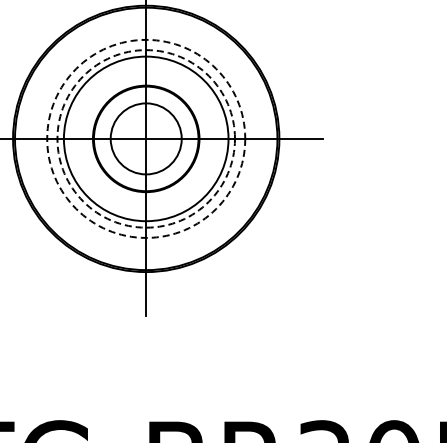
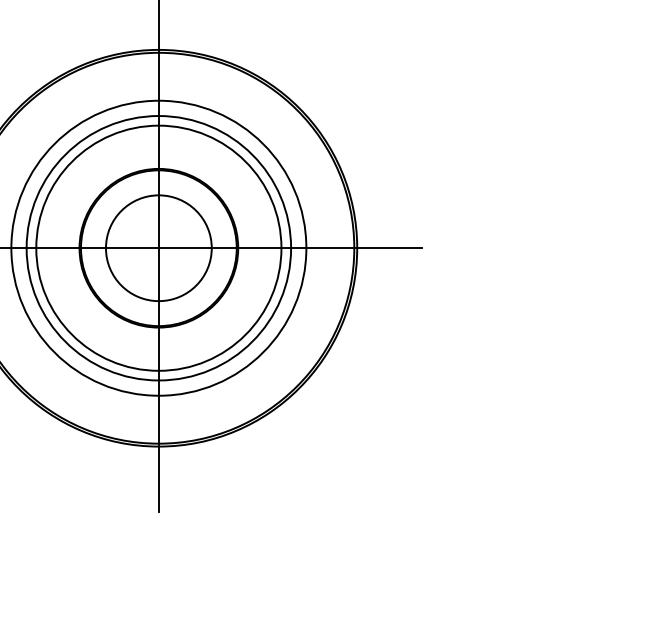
circle: (146, 138) -> (159, 247), dashed -> solid
circle: (146, 138) -> (159, 247), dashed -> solid

